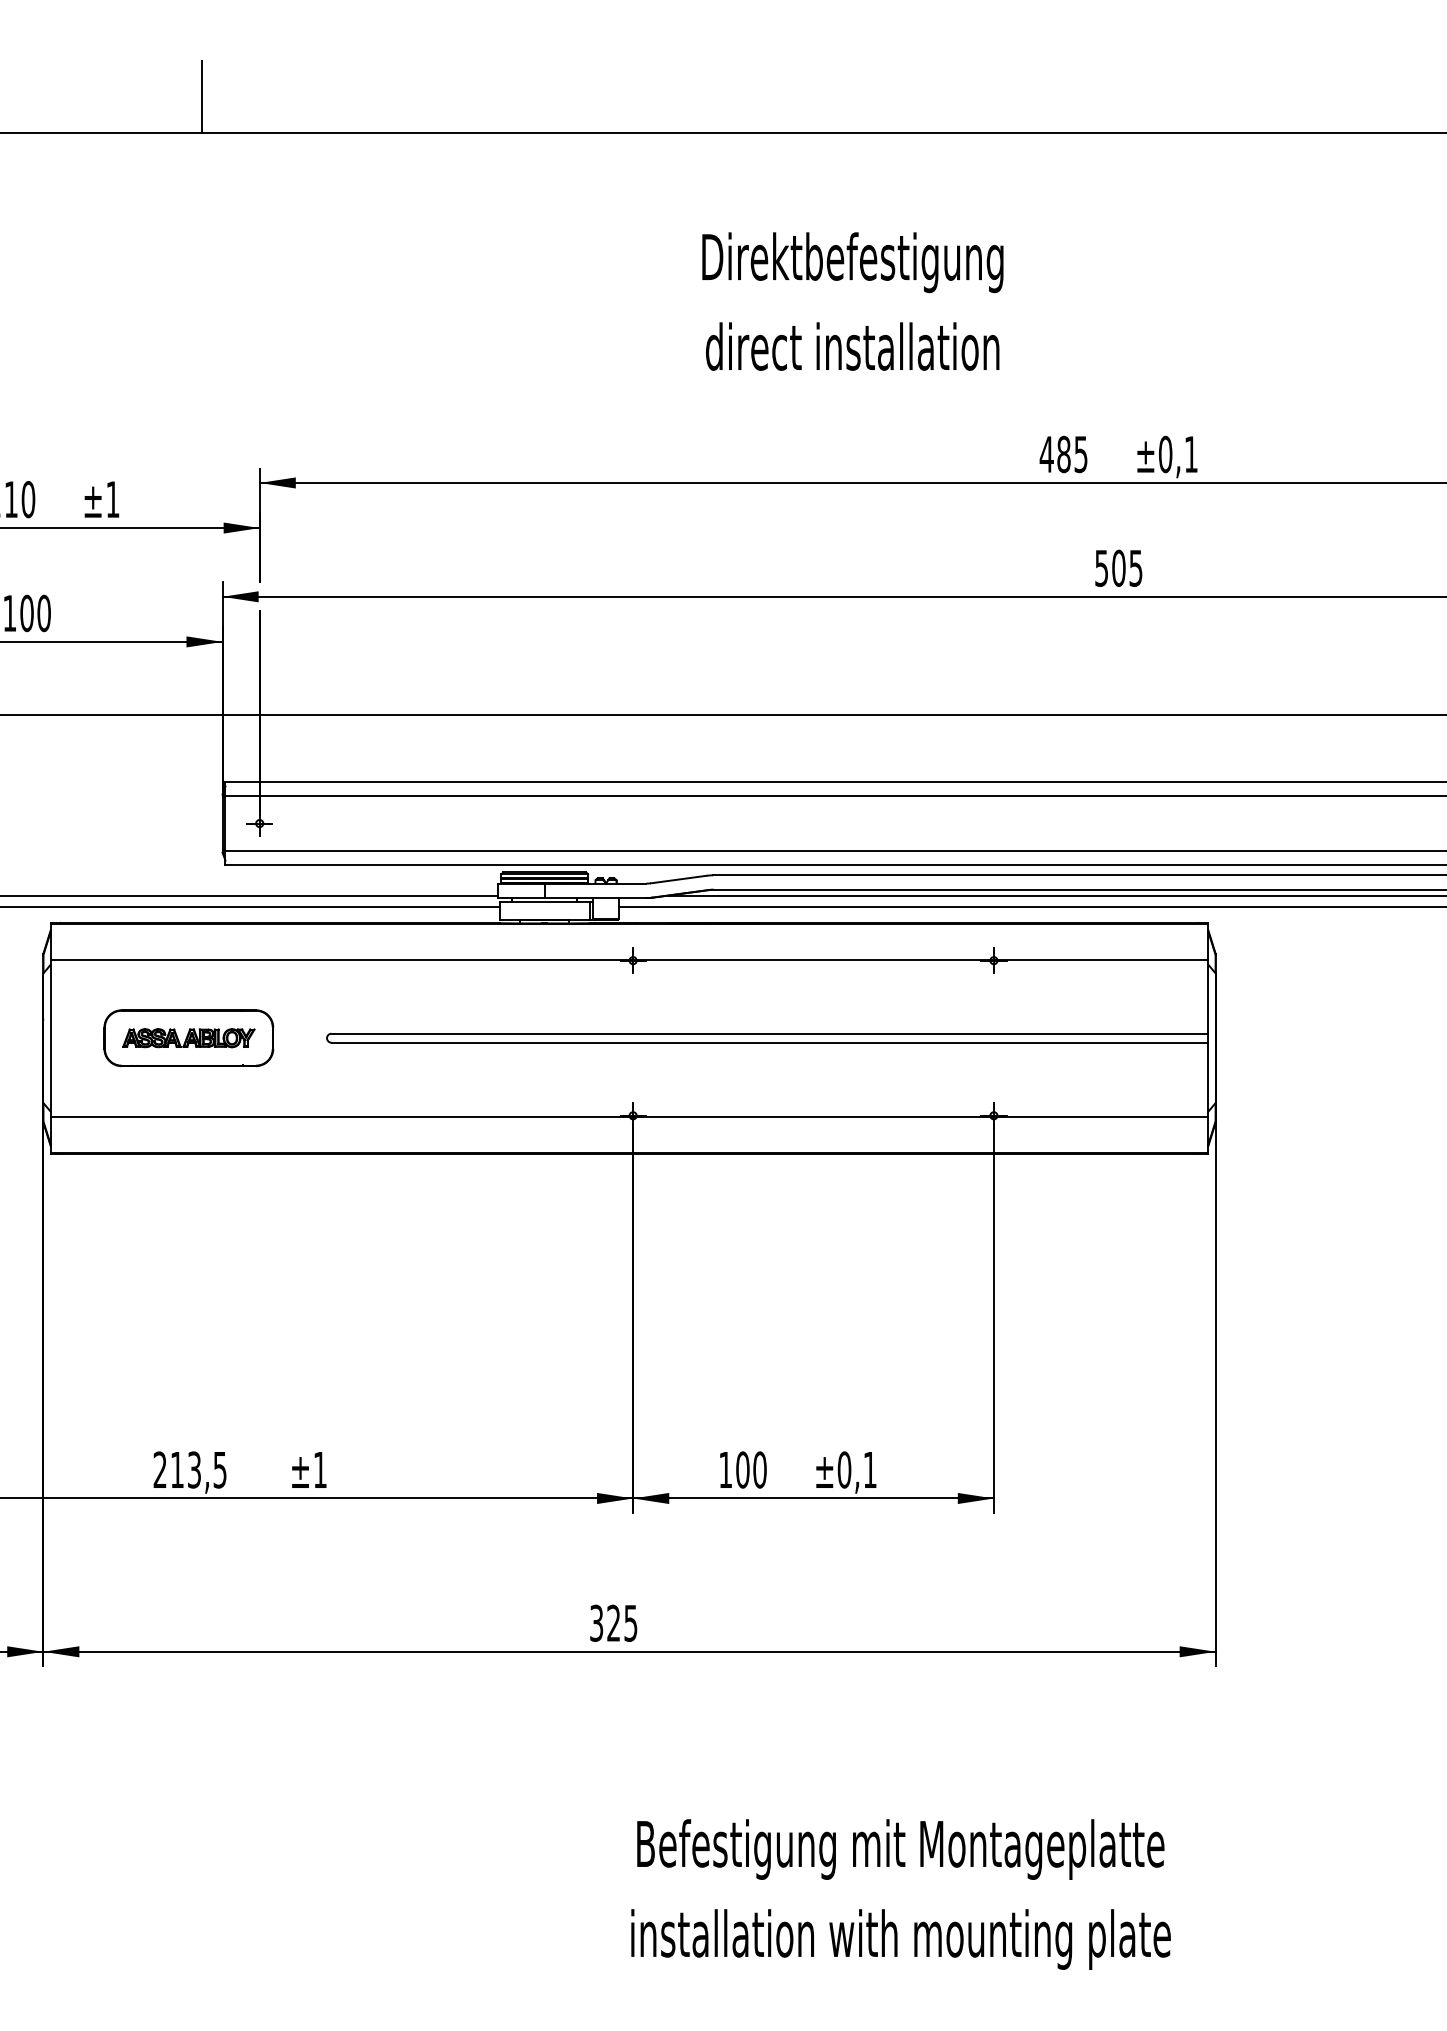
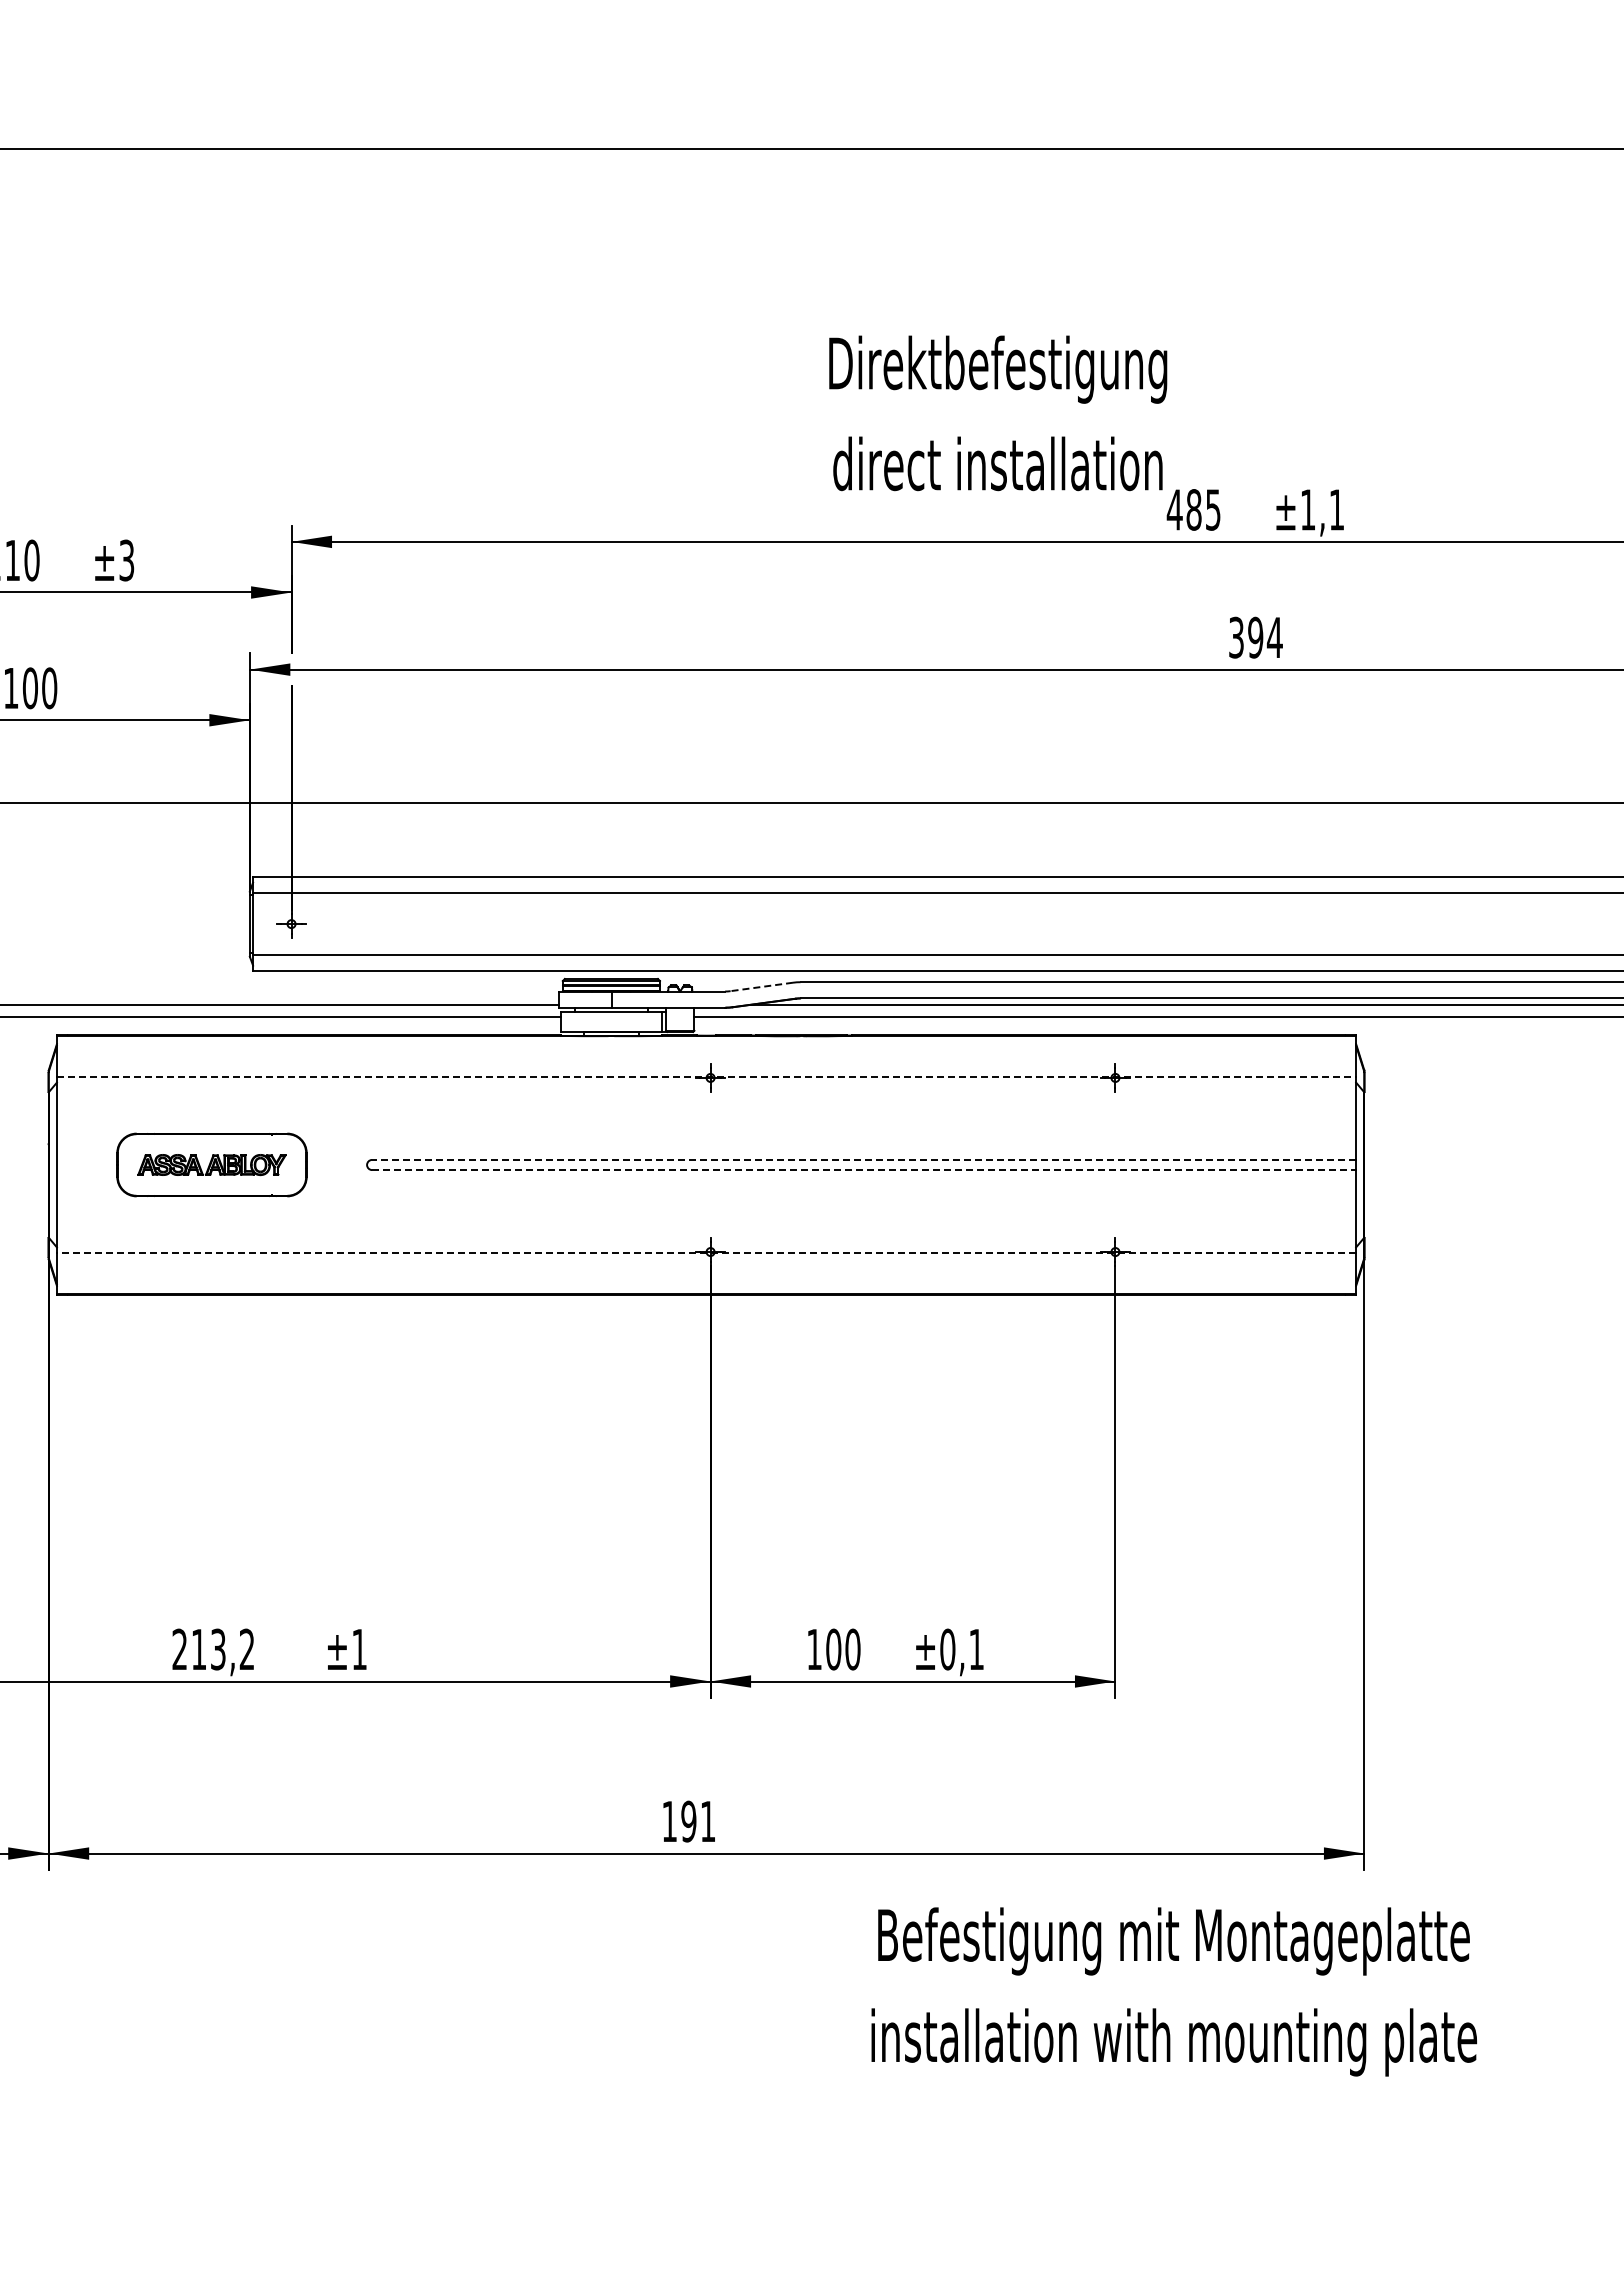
line: (201, 96) -> (226, 108), removed
text: (853, 301) -> (998, 413), moved
text: (1165, 454) -> (1307, 509), ±0,1 -> ±1,1
text: (112, 499) -> (126, 560), ±1 -> ±3
text: (1118, 568) -> (1255, 637), 505 -> 394
line: (678, 880) -> (761, 987), solid -> dashed
line: (629, 959) -> (706, 1076), solid -> dashed
line: (769, 1033) -> (863, 1159), solid -> dashed
line: (770, 1043) -> (864, 1170), solid -> dashed
line: (629, 1117) -> (706, 1253), solid -> dashed
text: (219, 1469) -> (246, 1649), 213,5 -> 213,2
text: (613, 1623) -> (688, 1821), 325 -> 191
text: (900, 1894) -> (1173, 1991), moved

